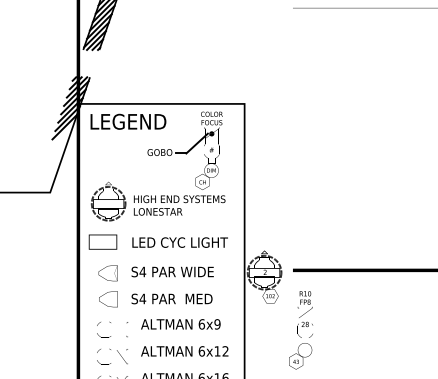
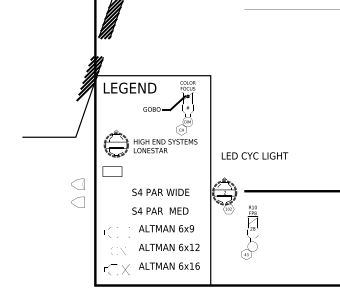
text: (179, 241) -> (254, 155), moved
part: (107, 285) -> (77, 192), moved
part: (108, 355) -> (116, 250), size x0.7

